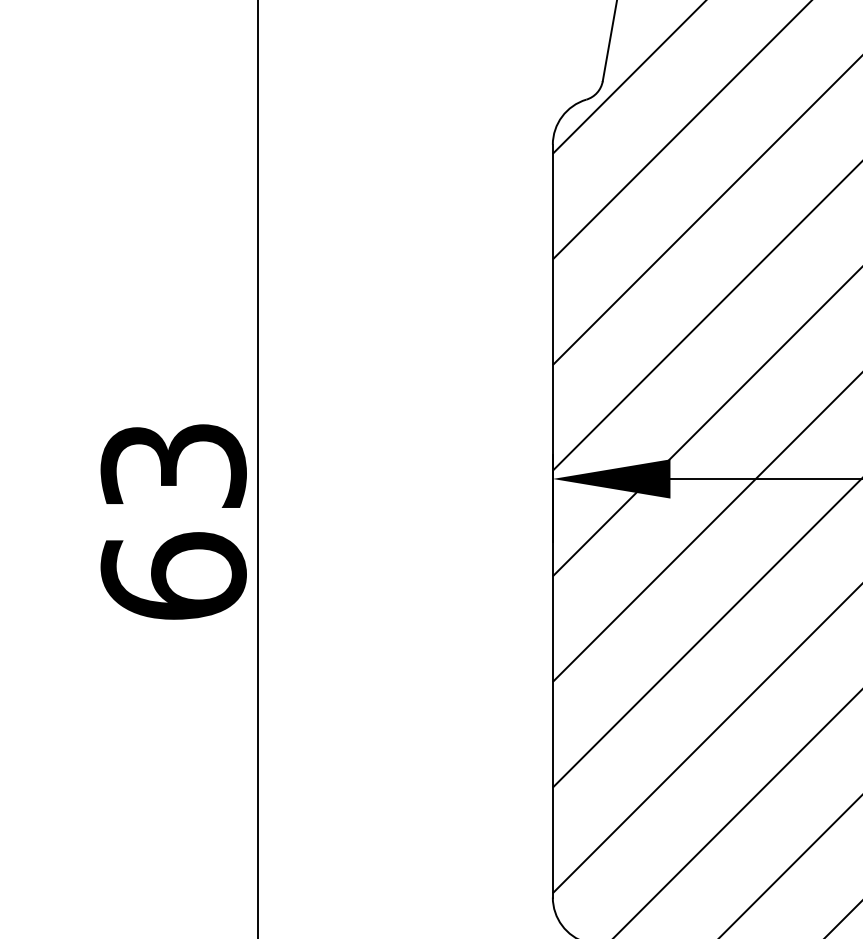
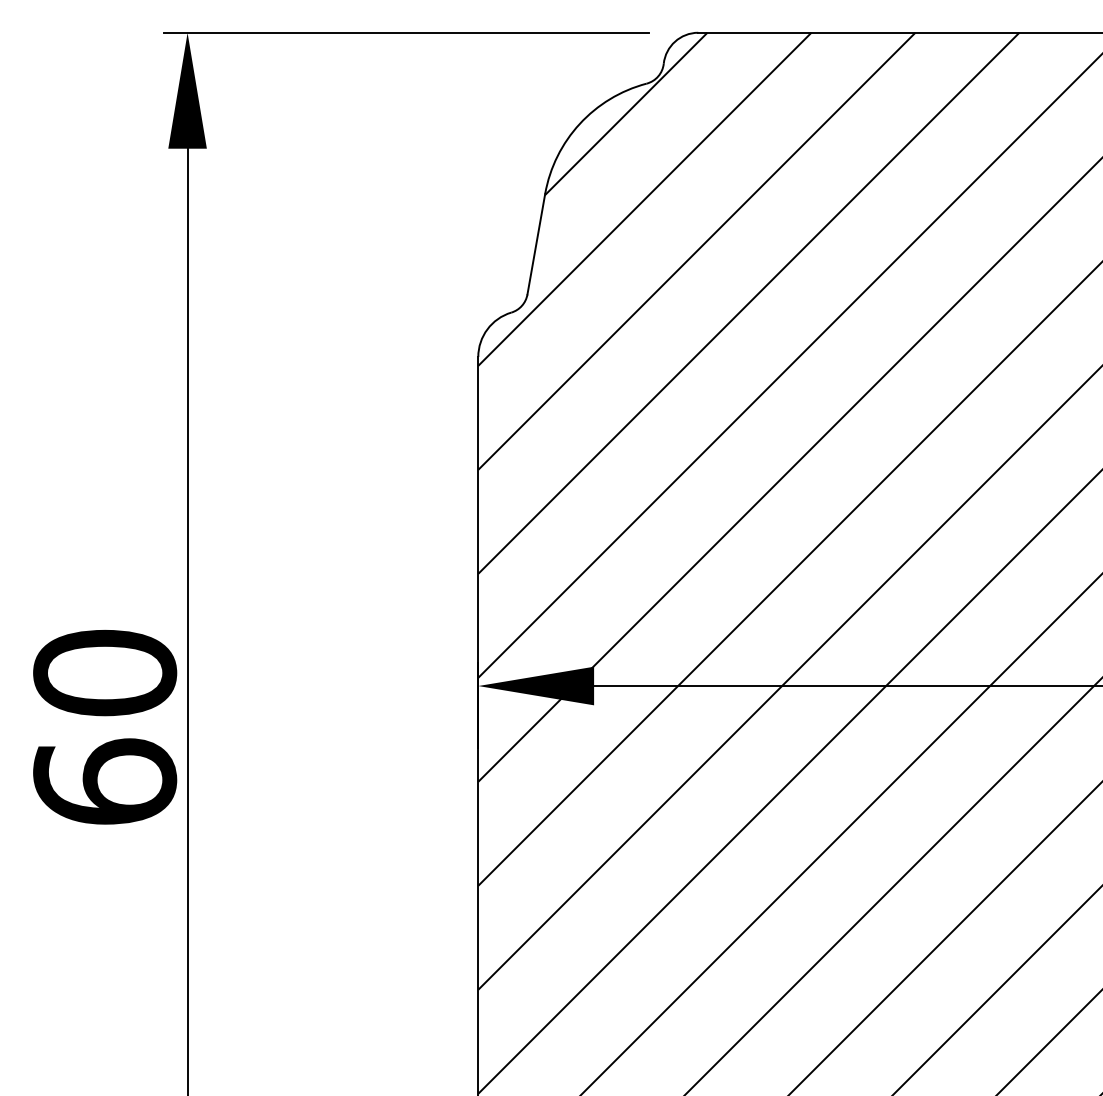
text: (174, 465) -> (105, 672), 63 -> 60

